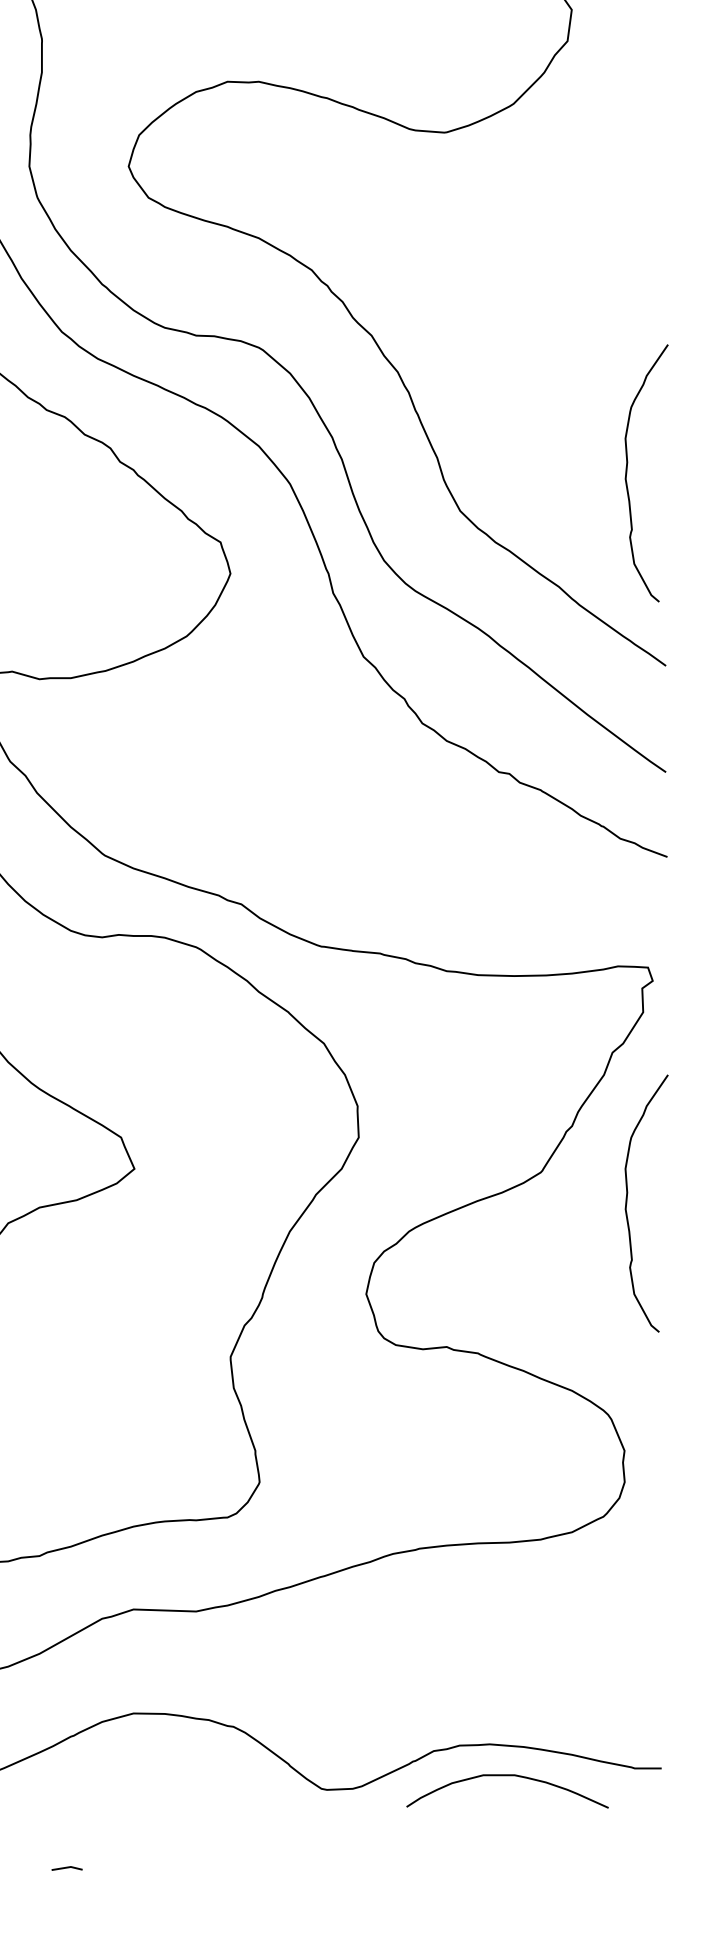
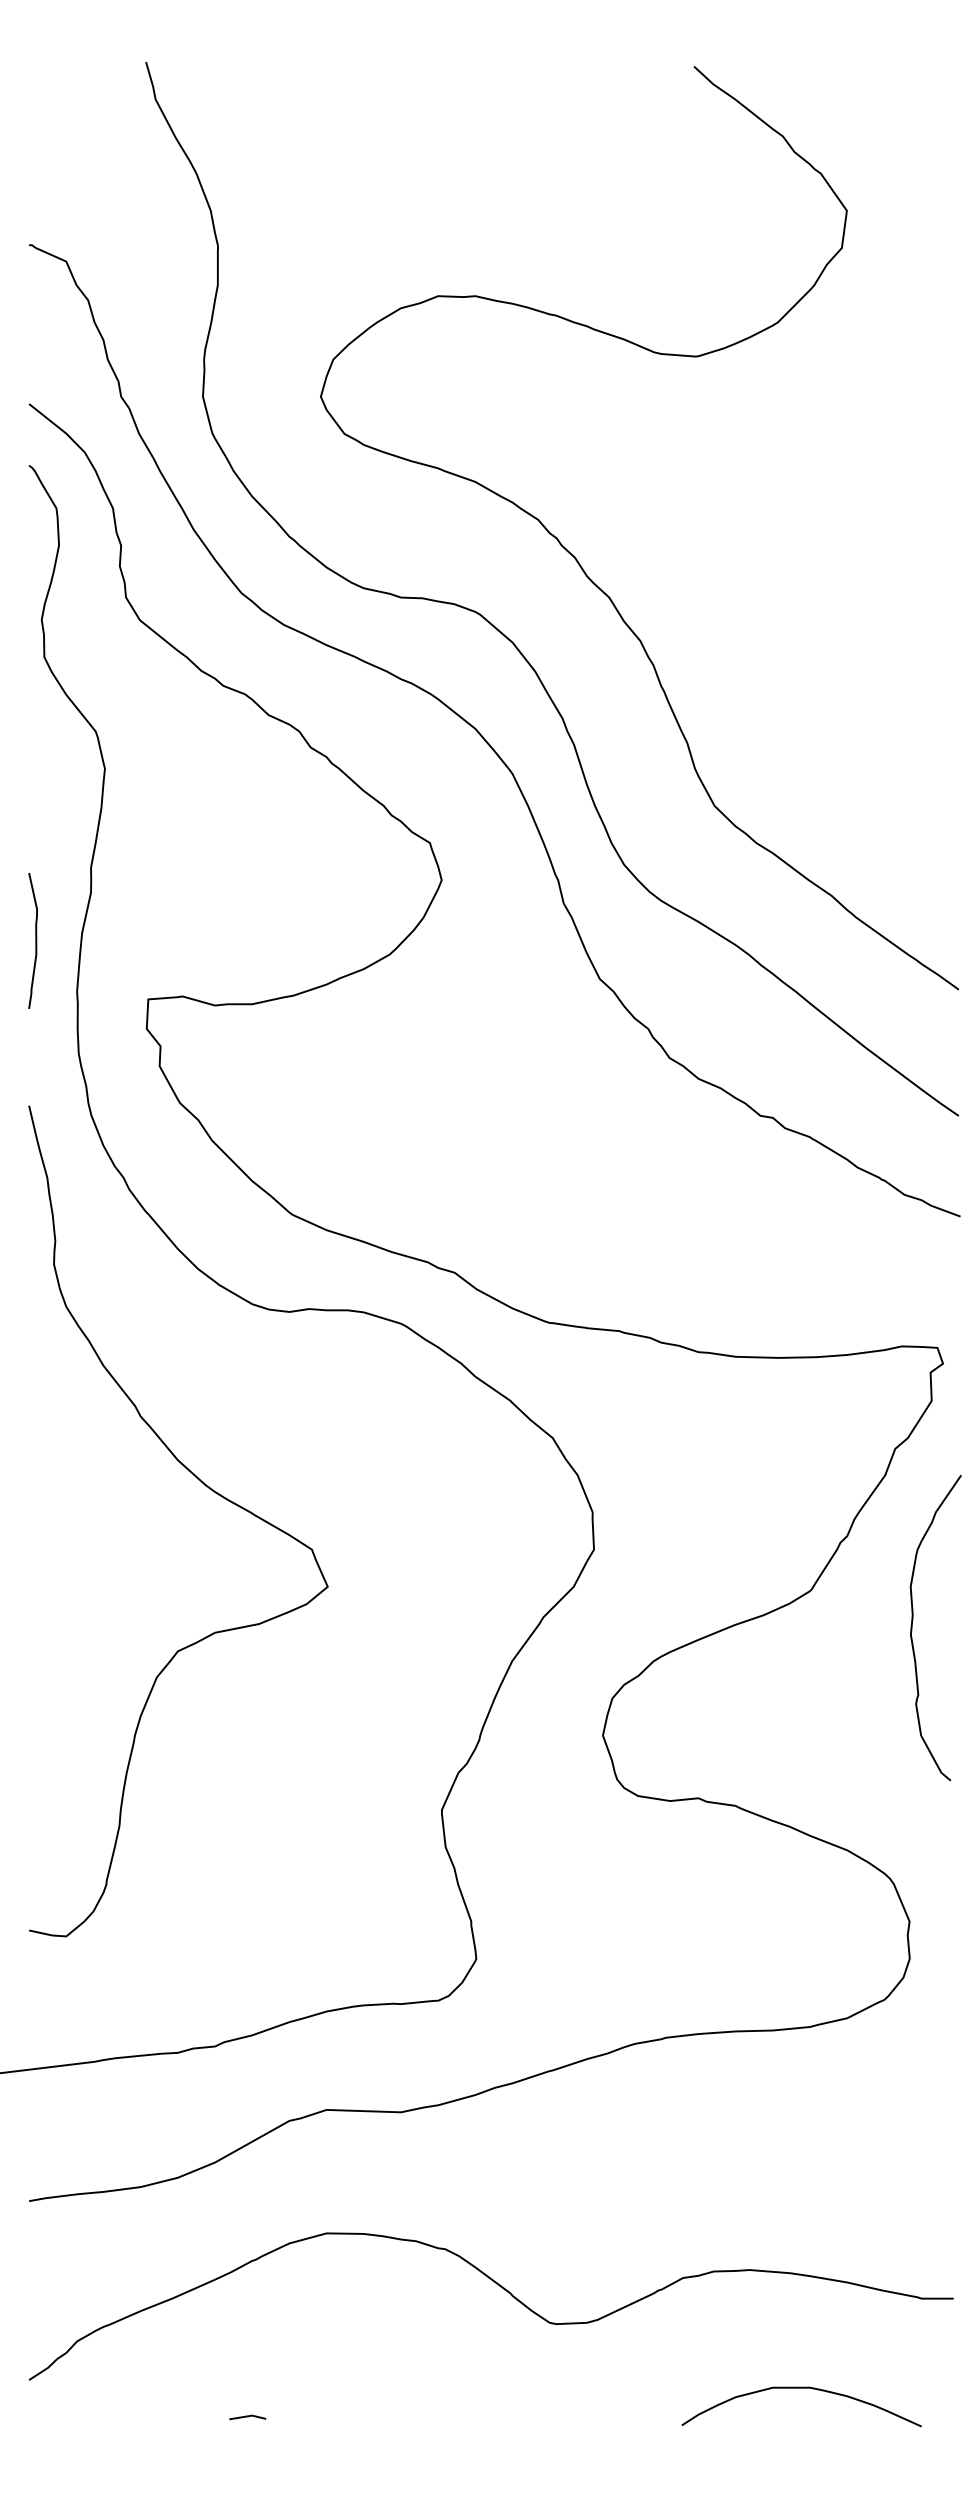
curve: (627, 473) -> (912, 761), removed
curve: (507, 1775) -> (801, 2388), moved

